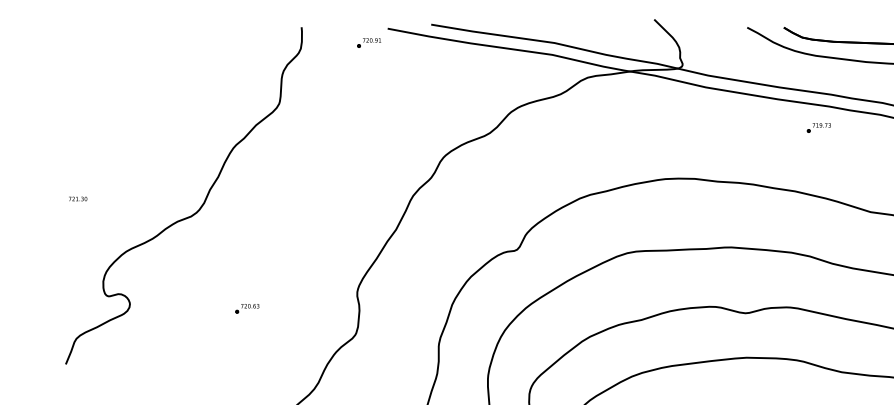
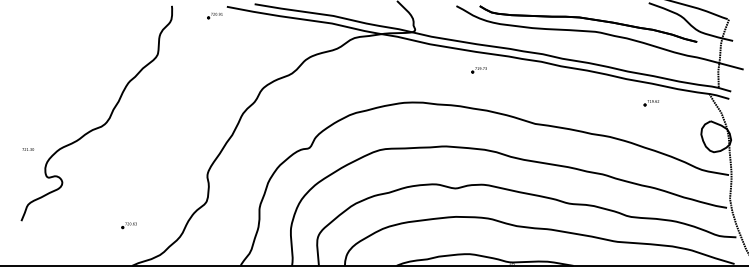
part: (817, 128) -> (478, 70), moved
text: (78, 198) -> (28, 149), moved
part: (246, 308) -> (128, 225), moved

